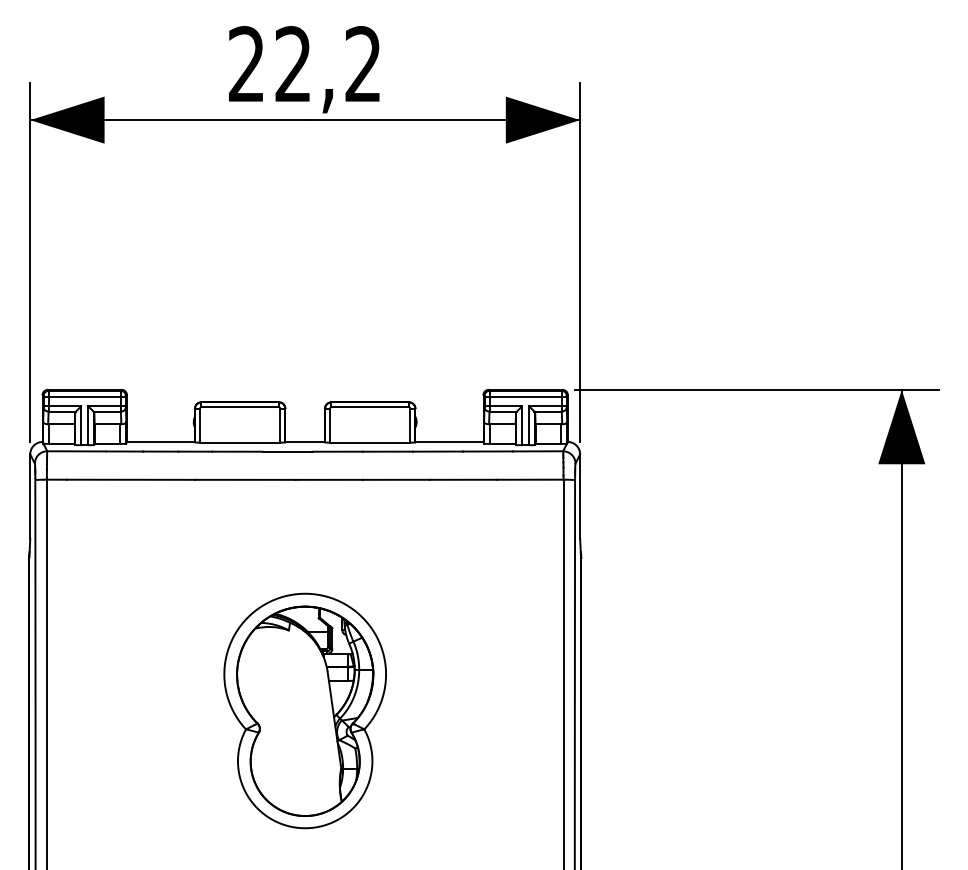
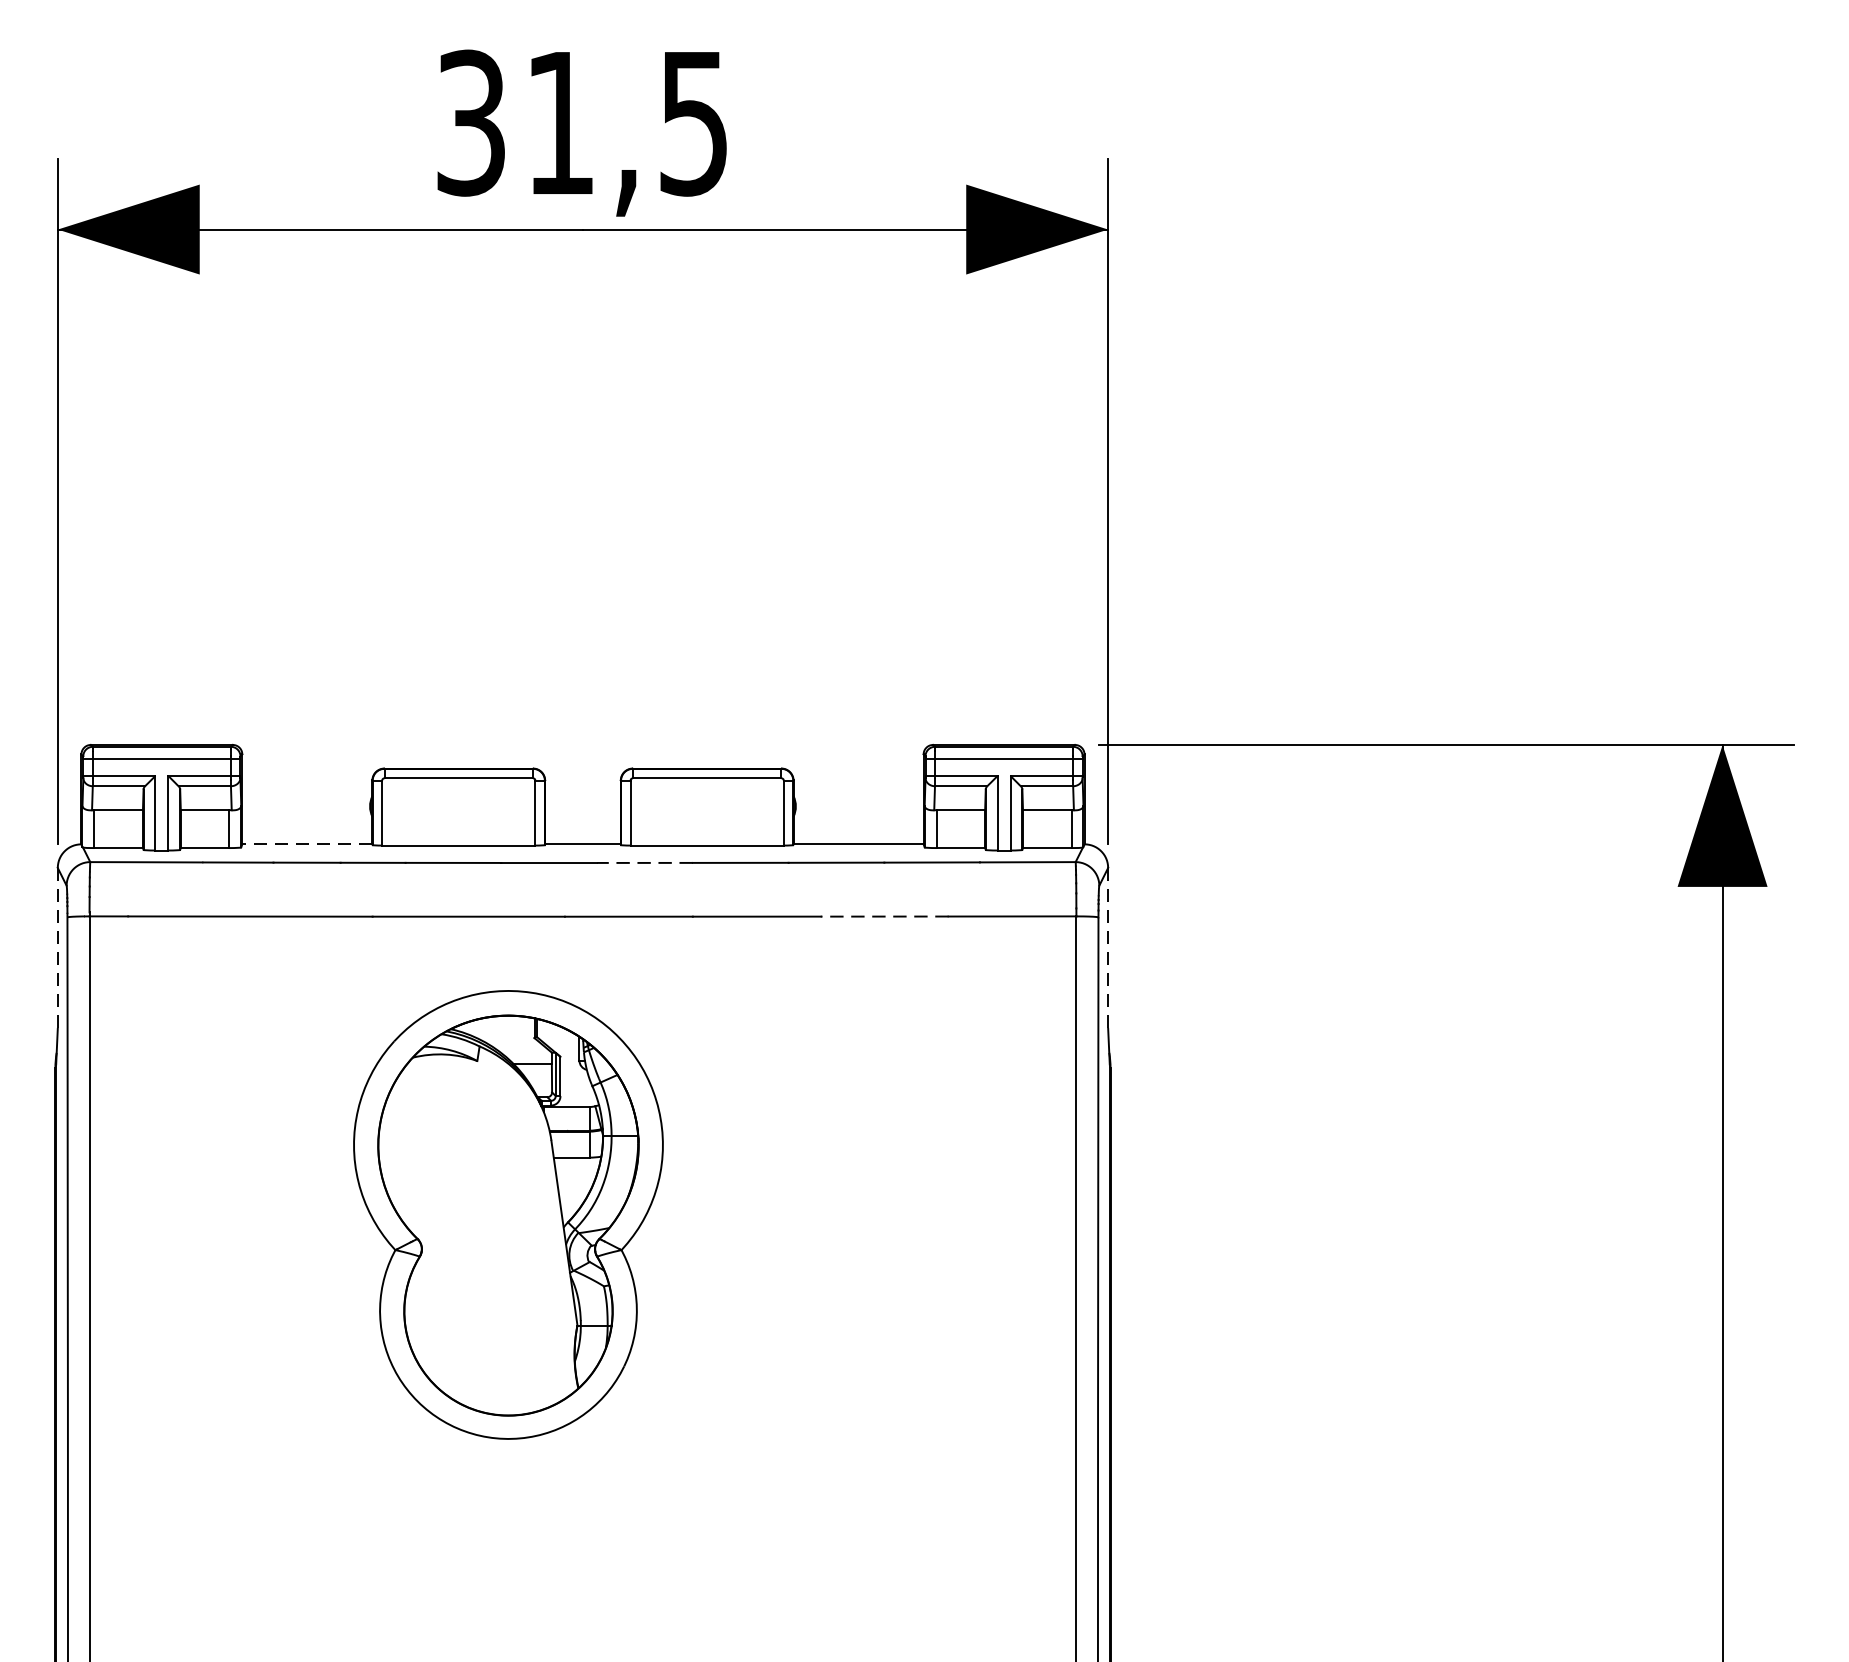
text: (304, 64) -> (581, 123), 22,2 -> 31,5
line: (160, 441) -> (306, 843), solid -> dashed
line: (337, 451) -> (644, 862), solid -> dashed
line: (462, 479) -> (883, 916), solid -> dashed
line: (30, 496) -> (58, 948), solid -> dashed
line: (580, 496) -> (1108, 948), solid -> dashed
part: (304, 710) -> (507, 1213), moved

